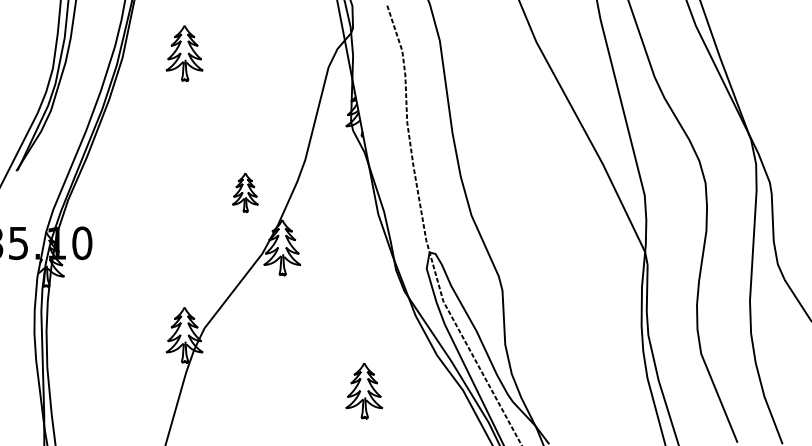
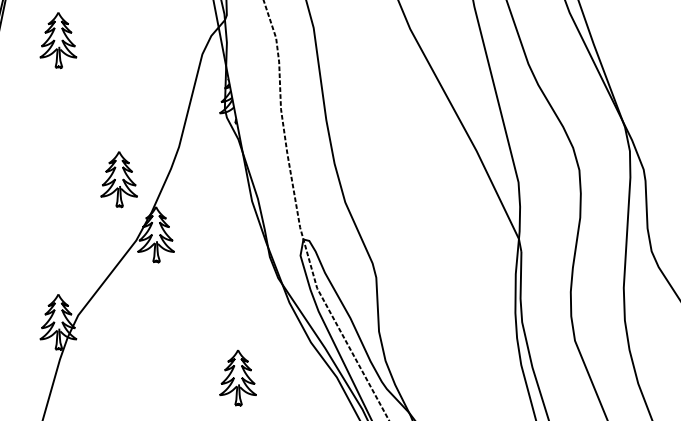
part: (245, 192) -> (119, 179), size x1.43

